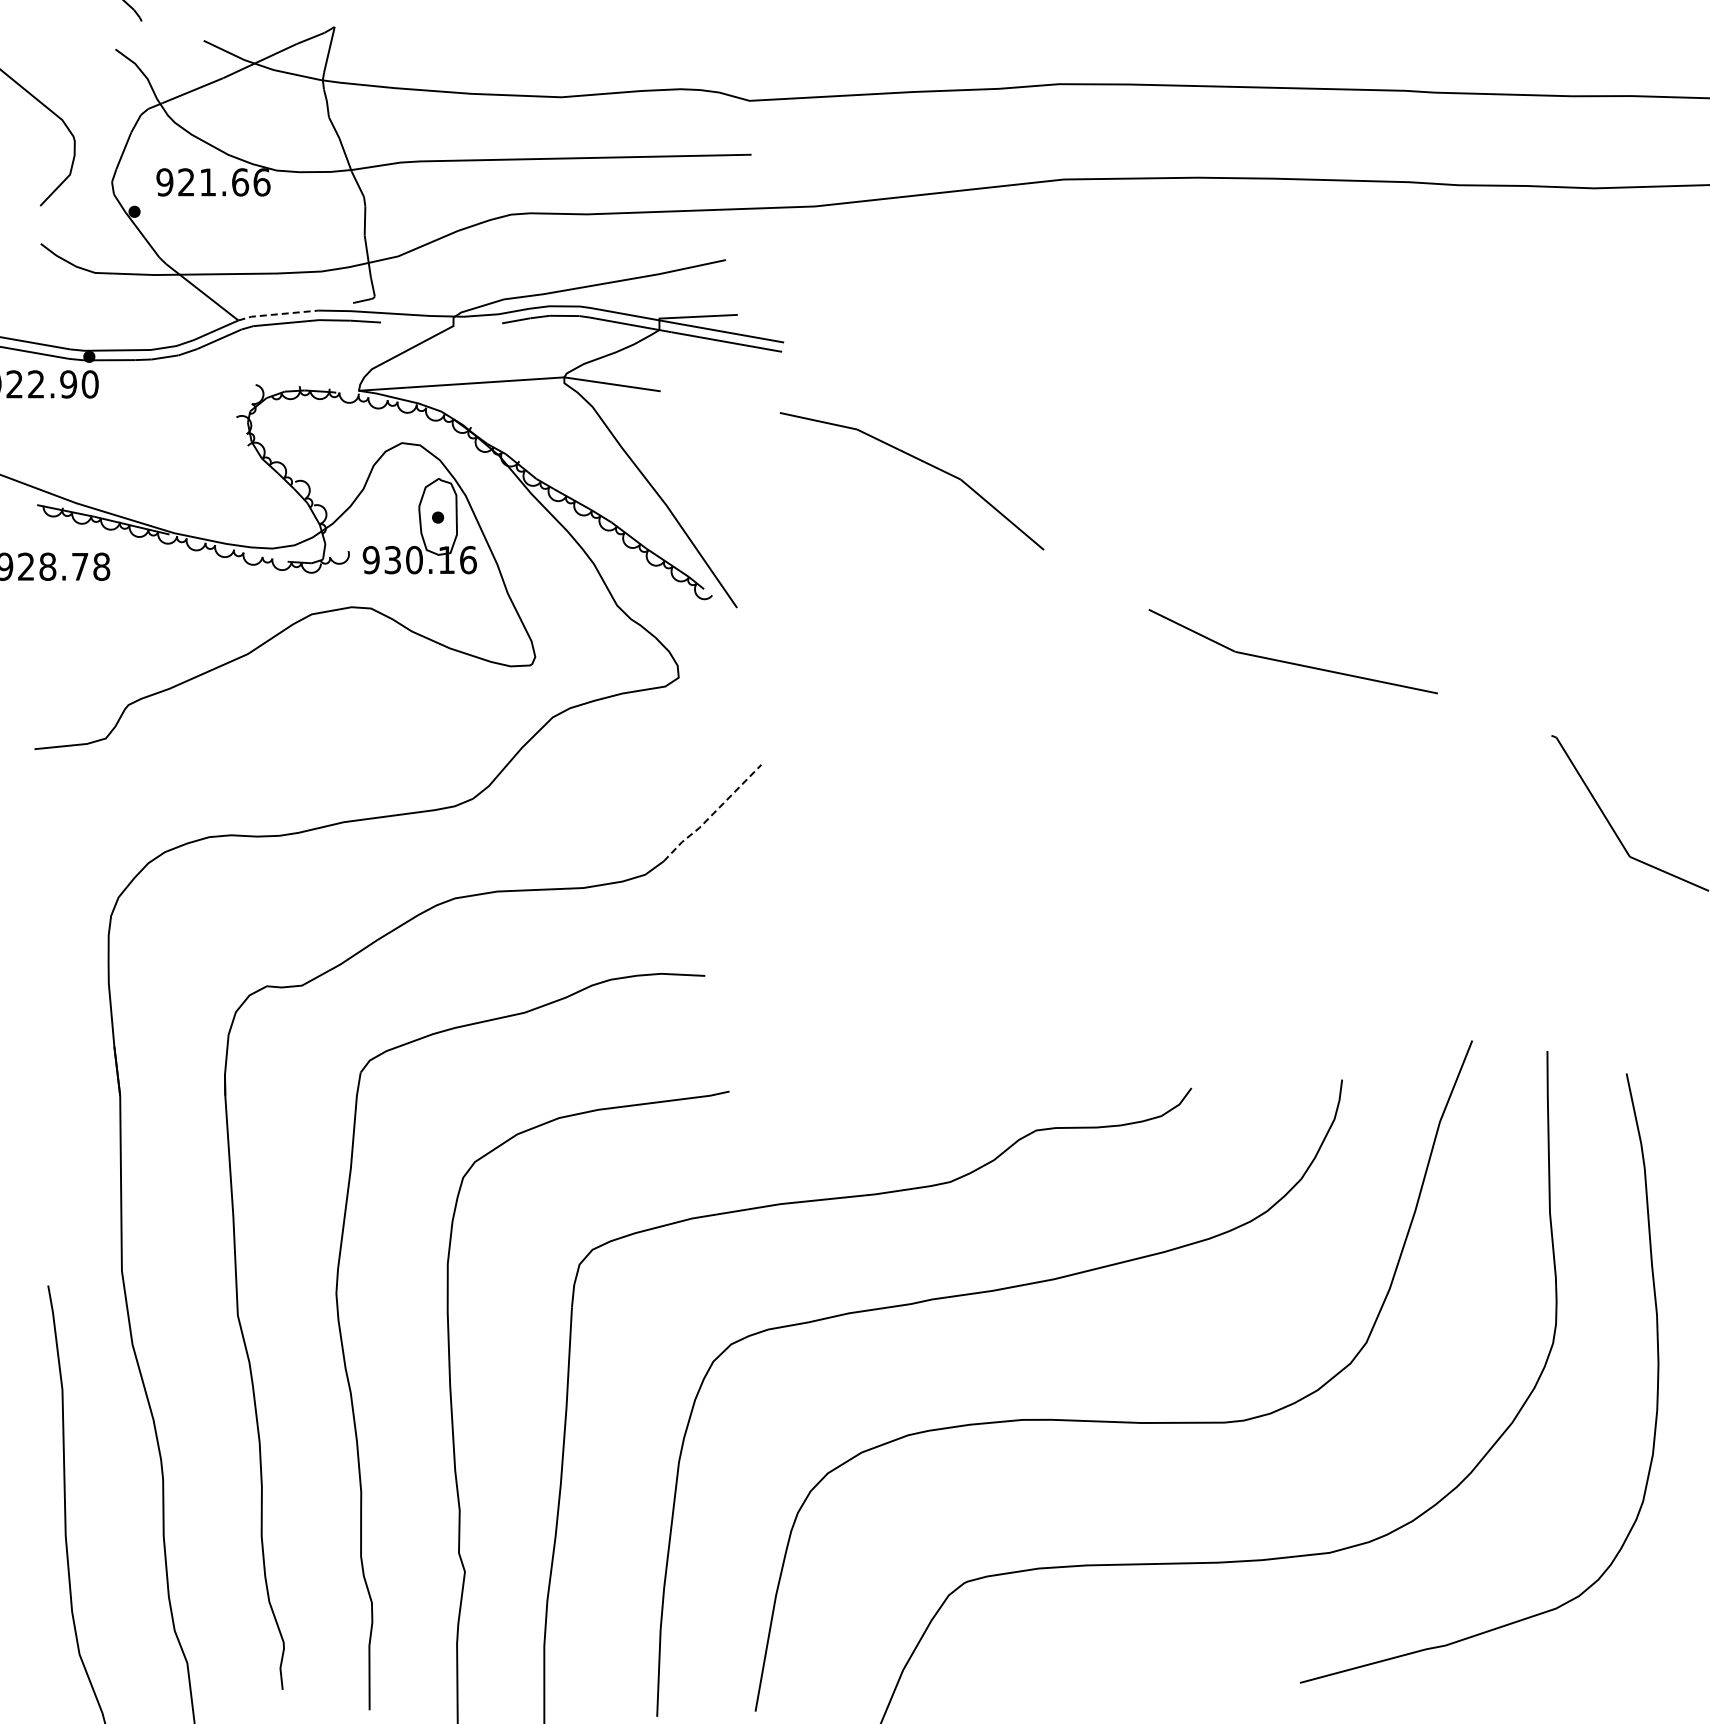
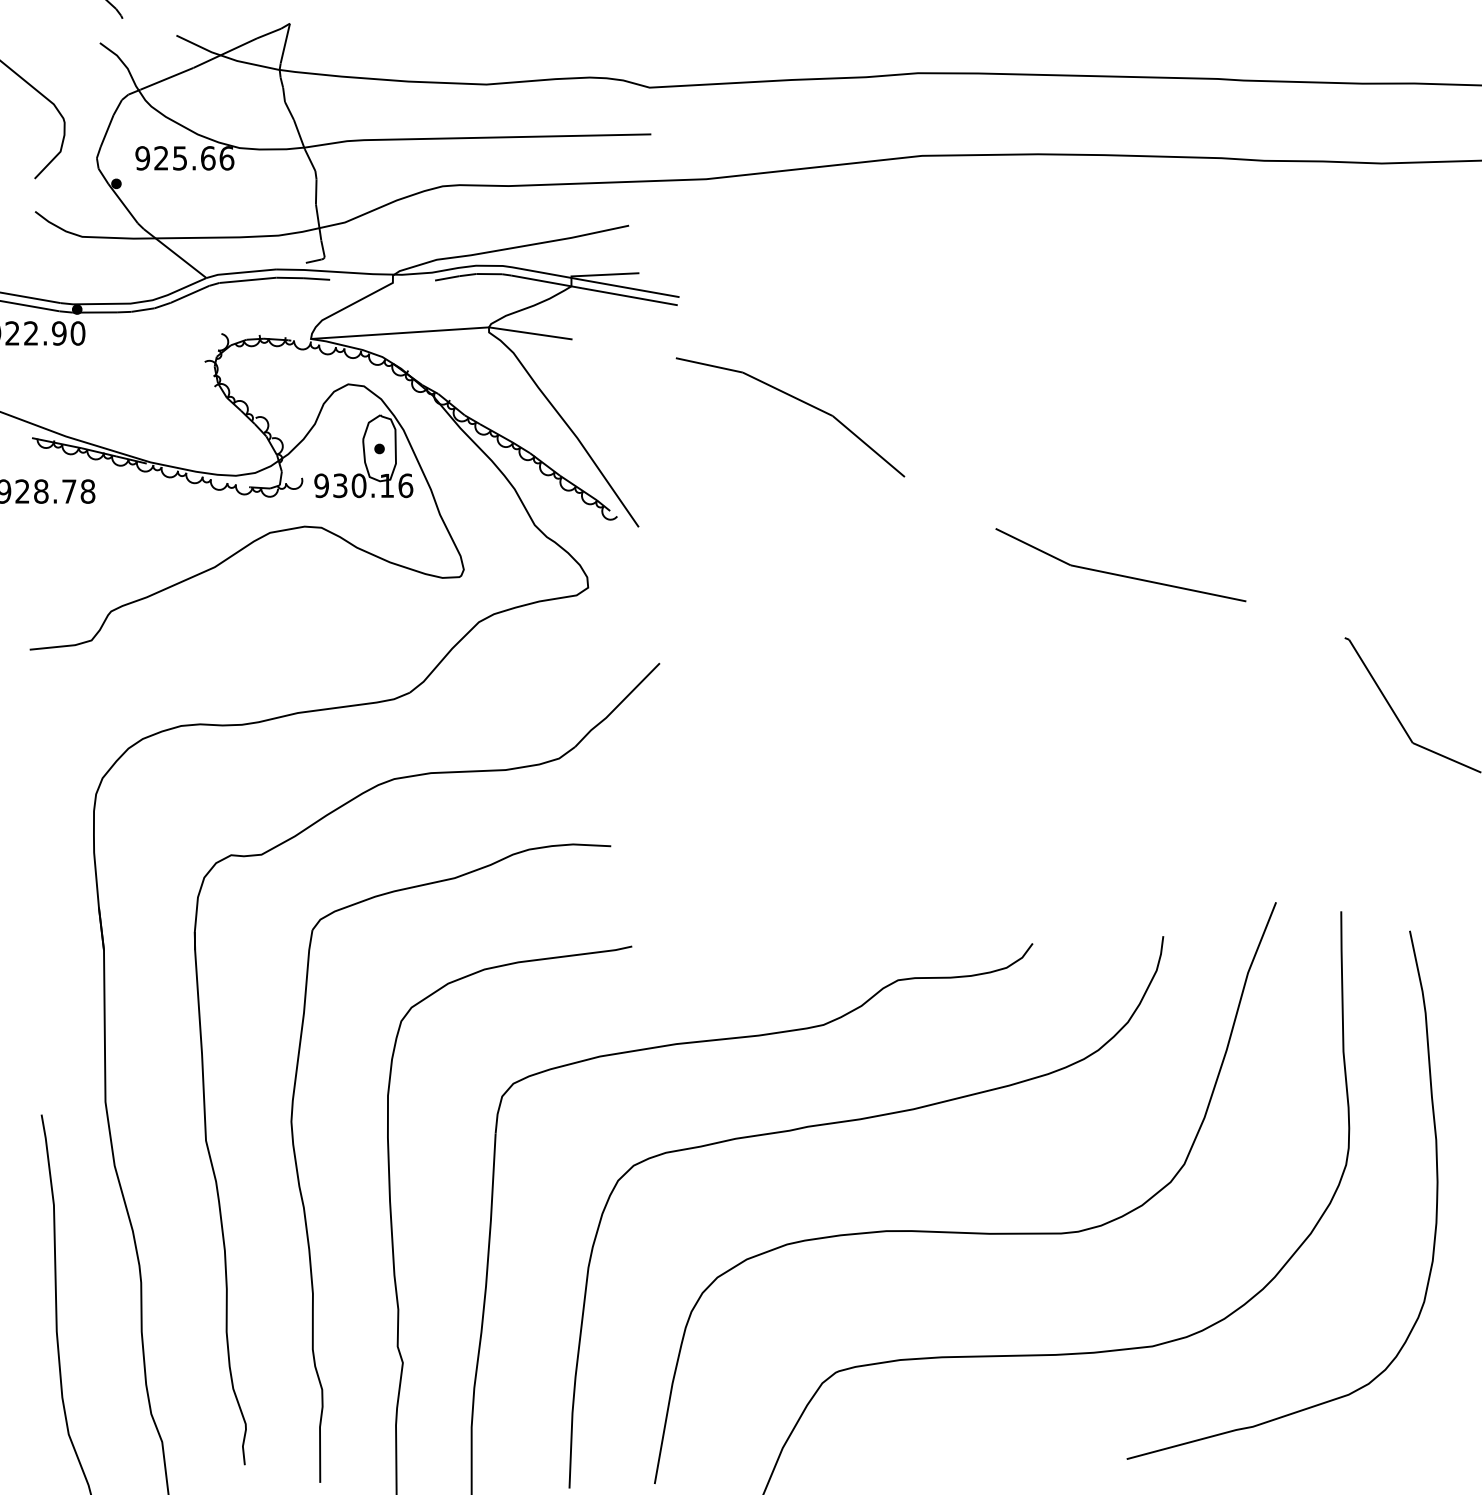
text: (207, 182) -> (179, 158), 921.66 -> 925.66
line: (278, 314) -> (241, 272), dashed -> solid
line: (712, 814) -> (617, 706), dashed -> solid

